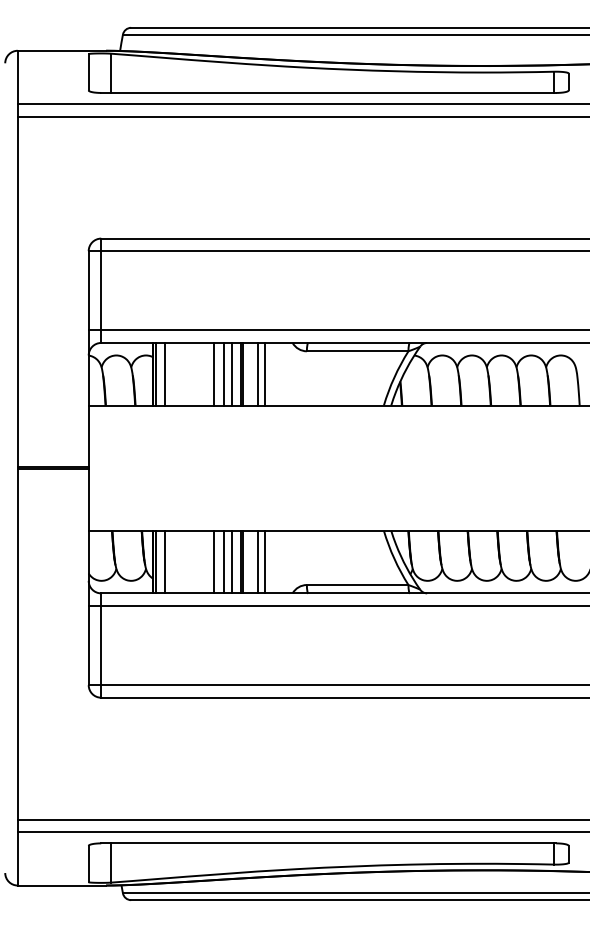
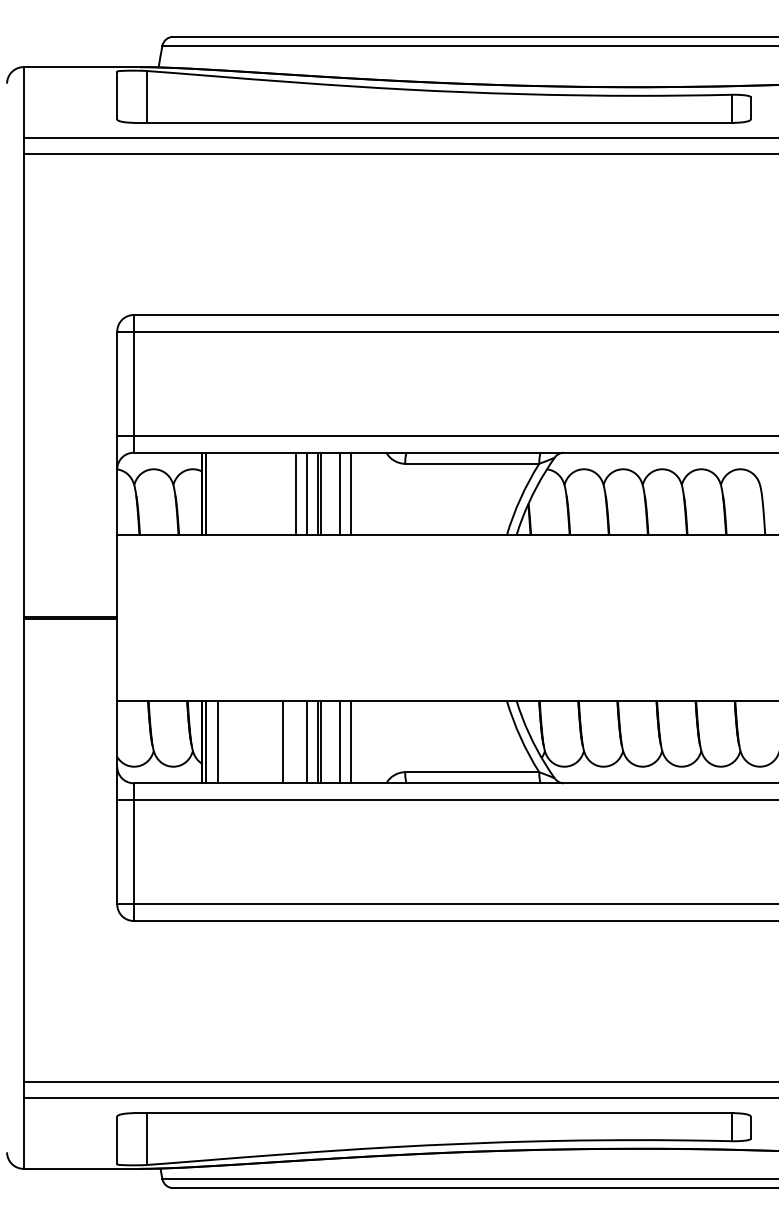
line: (165, 373) -> (218, 493), removed
line: (214, 373) -> (283, 493), removed
line: (223, 561) -> (295, 741), removed

